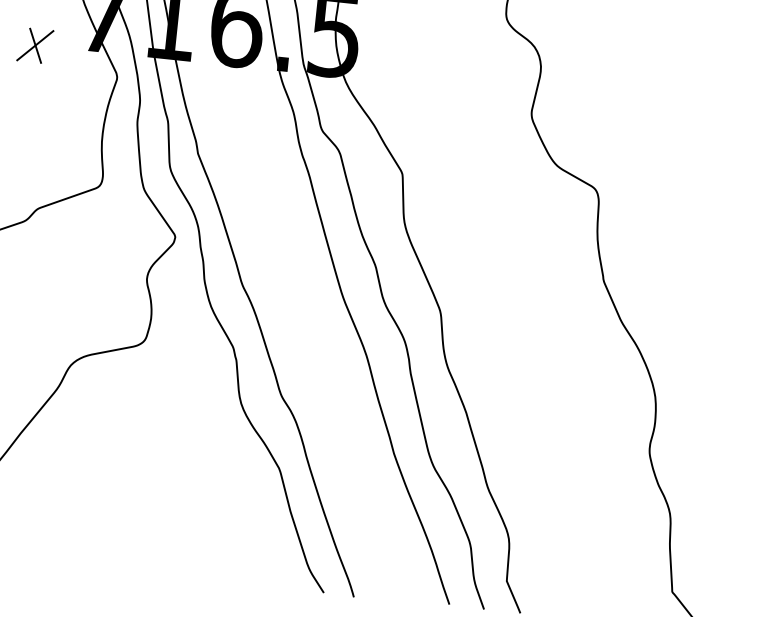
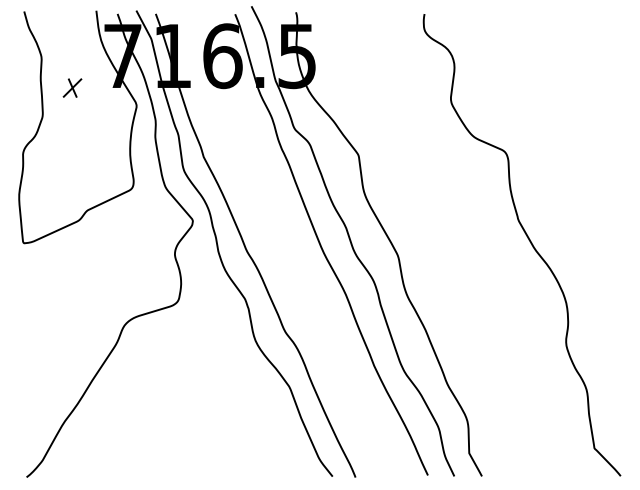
part: (35, 44) -> (72, 87), size x0.7

